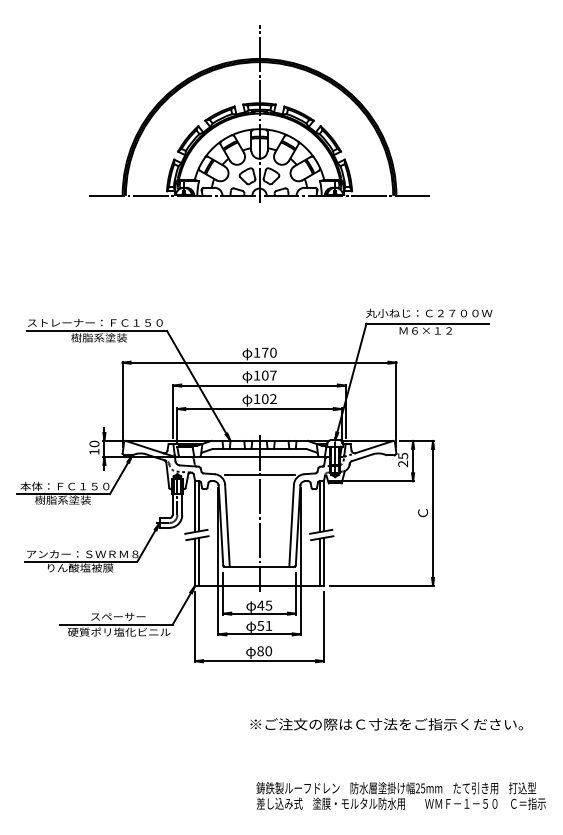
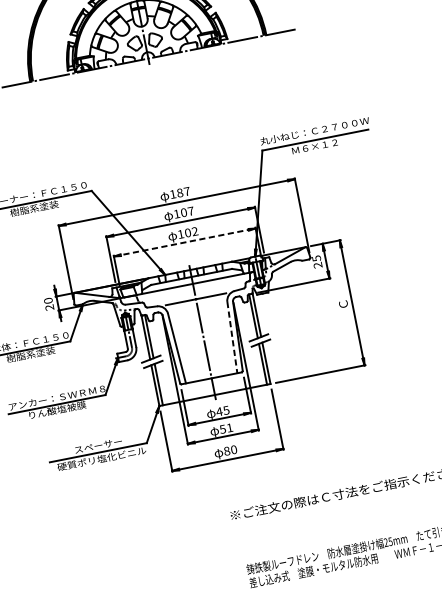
text: (269, 352) -> (183, 192), 170 -> 187
line: (260, 409) -> (185, 242), solid -> dashed
text: (94, 451) -> (49, 307), 10 -> 20
line: (291, 525) -> (232, 337), solid -> dashed

